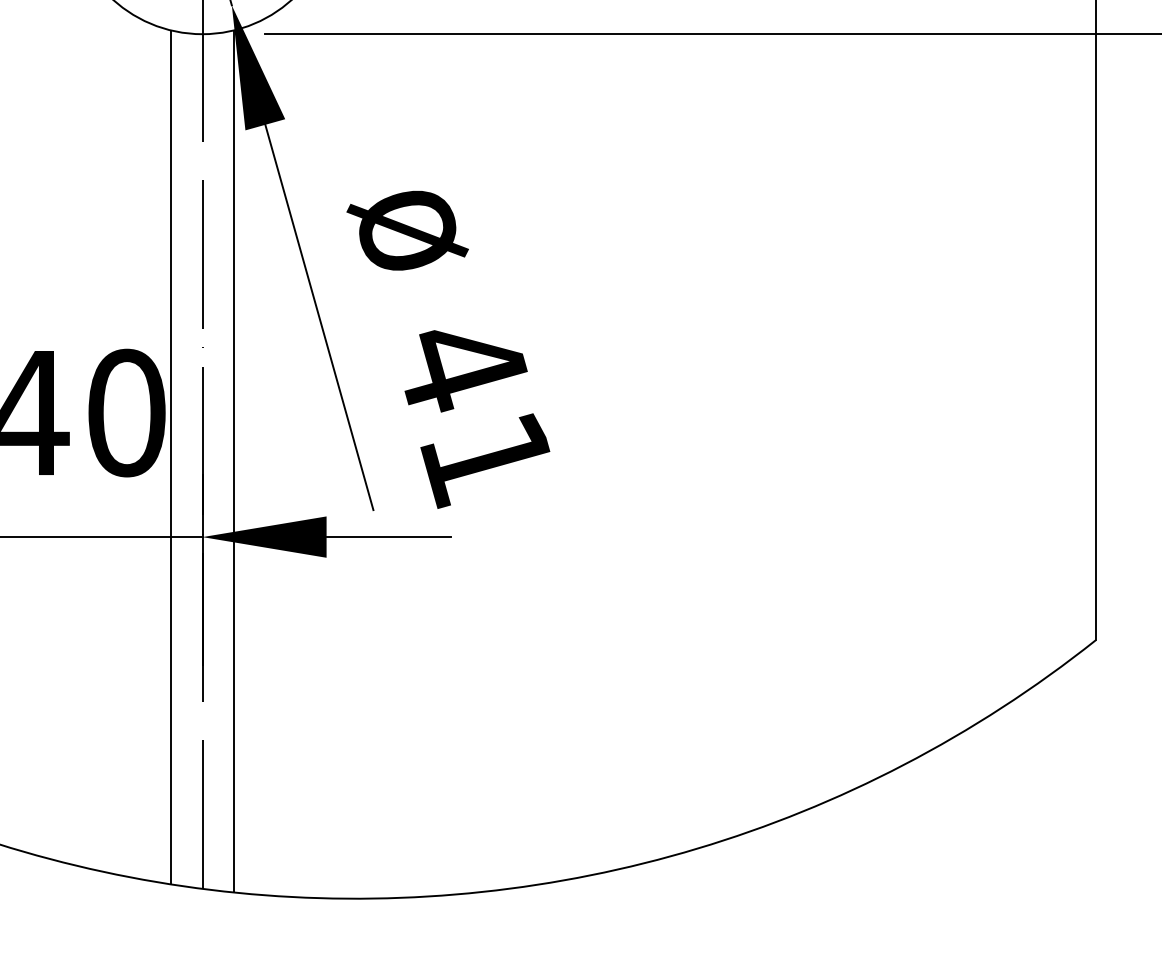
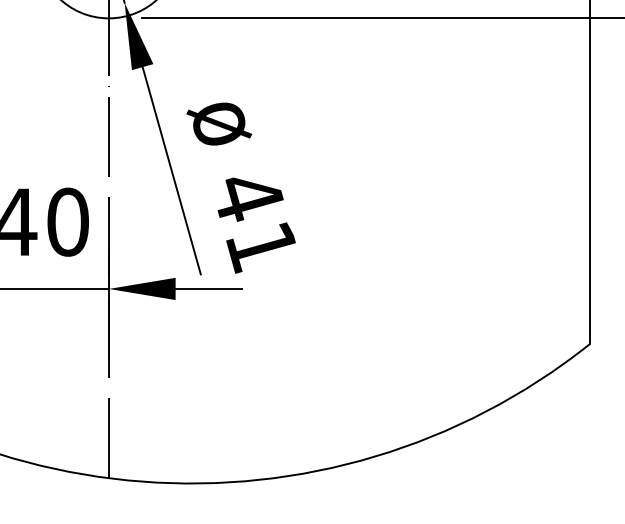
line: (172, 456) -> (92, 245), removed
line: (233, 461) -> (125, 248), removed

